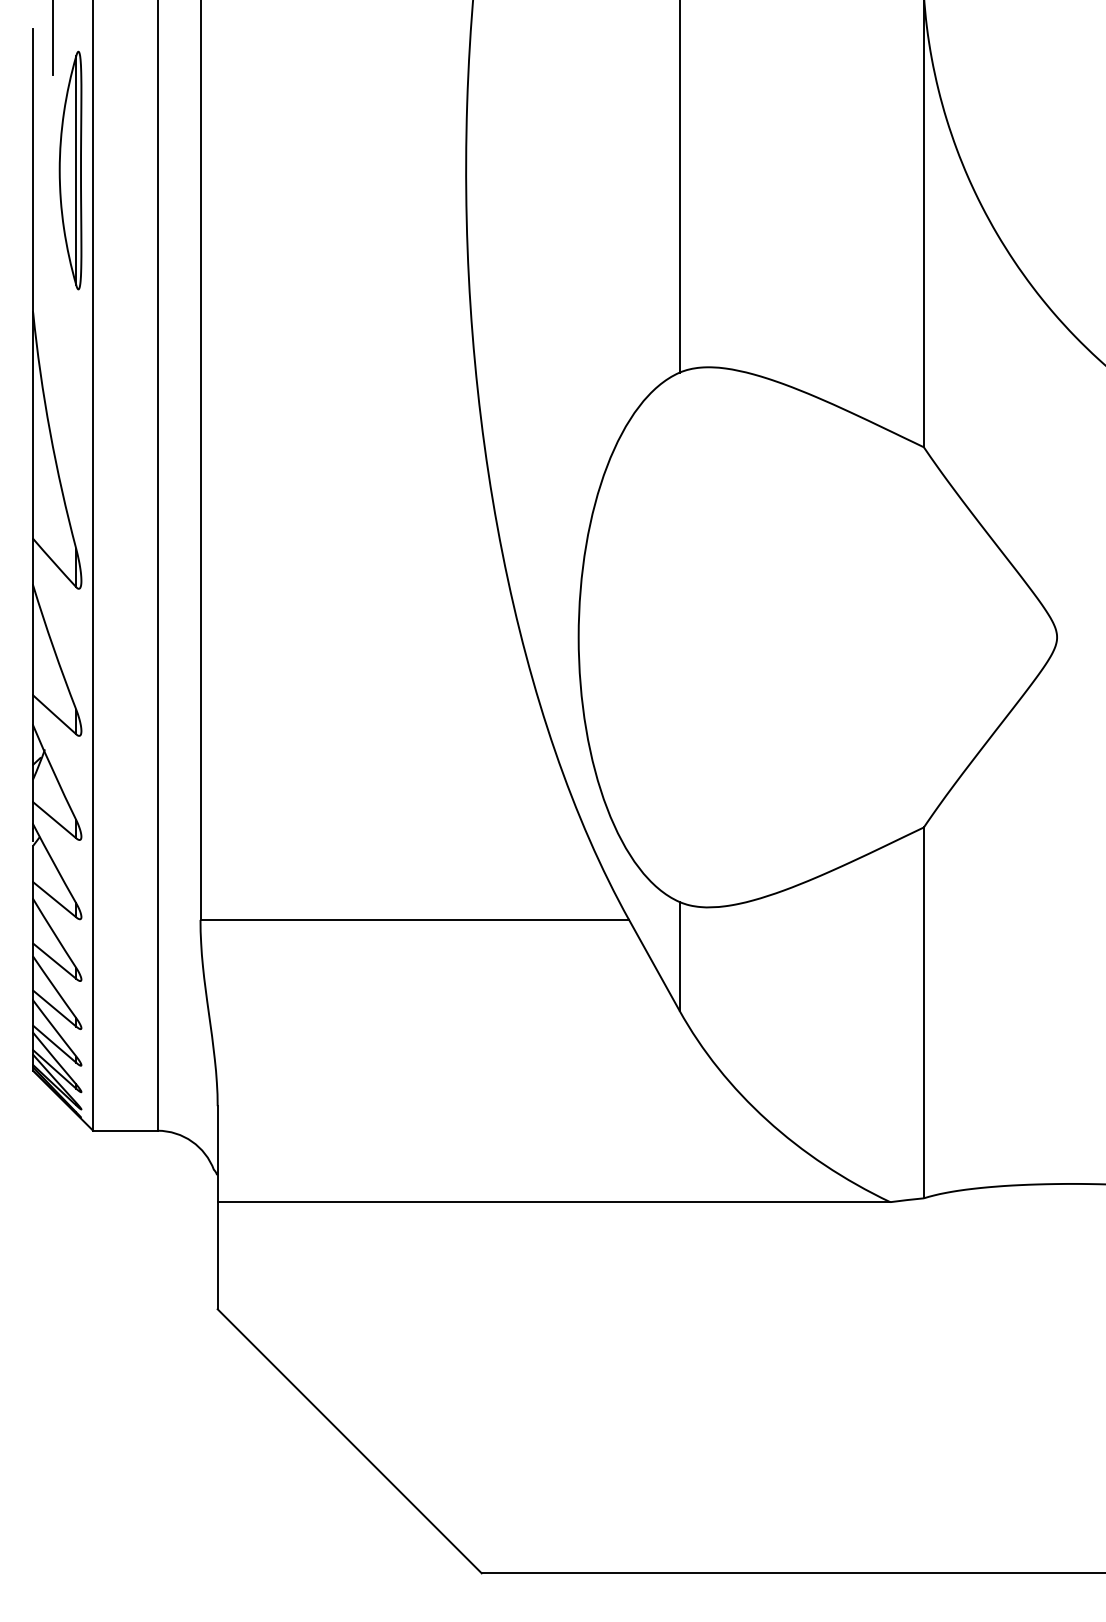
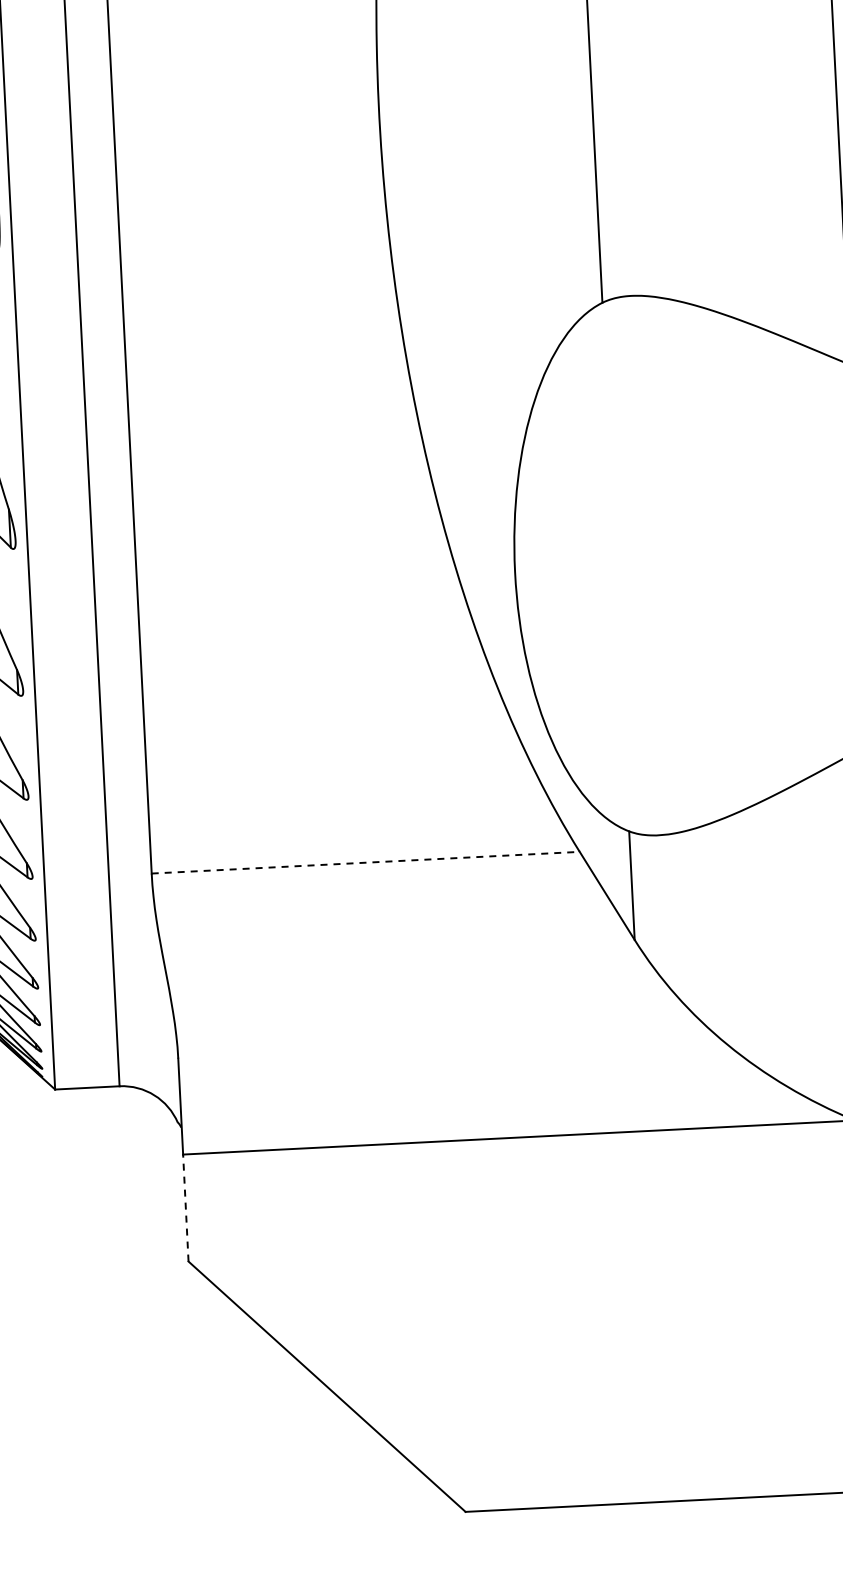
line: (415, 919) -> (366, 862), solid -> dashed
line: (217, 1255) -> (185, 1207), solid -> dashed

